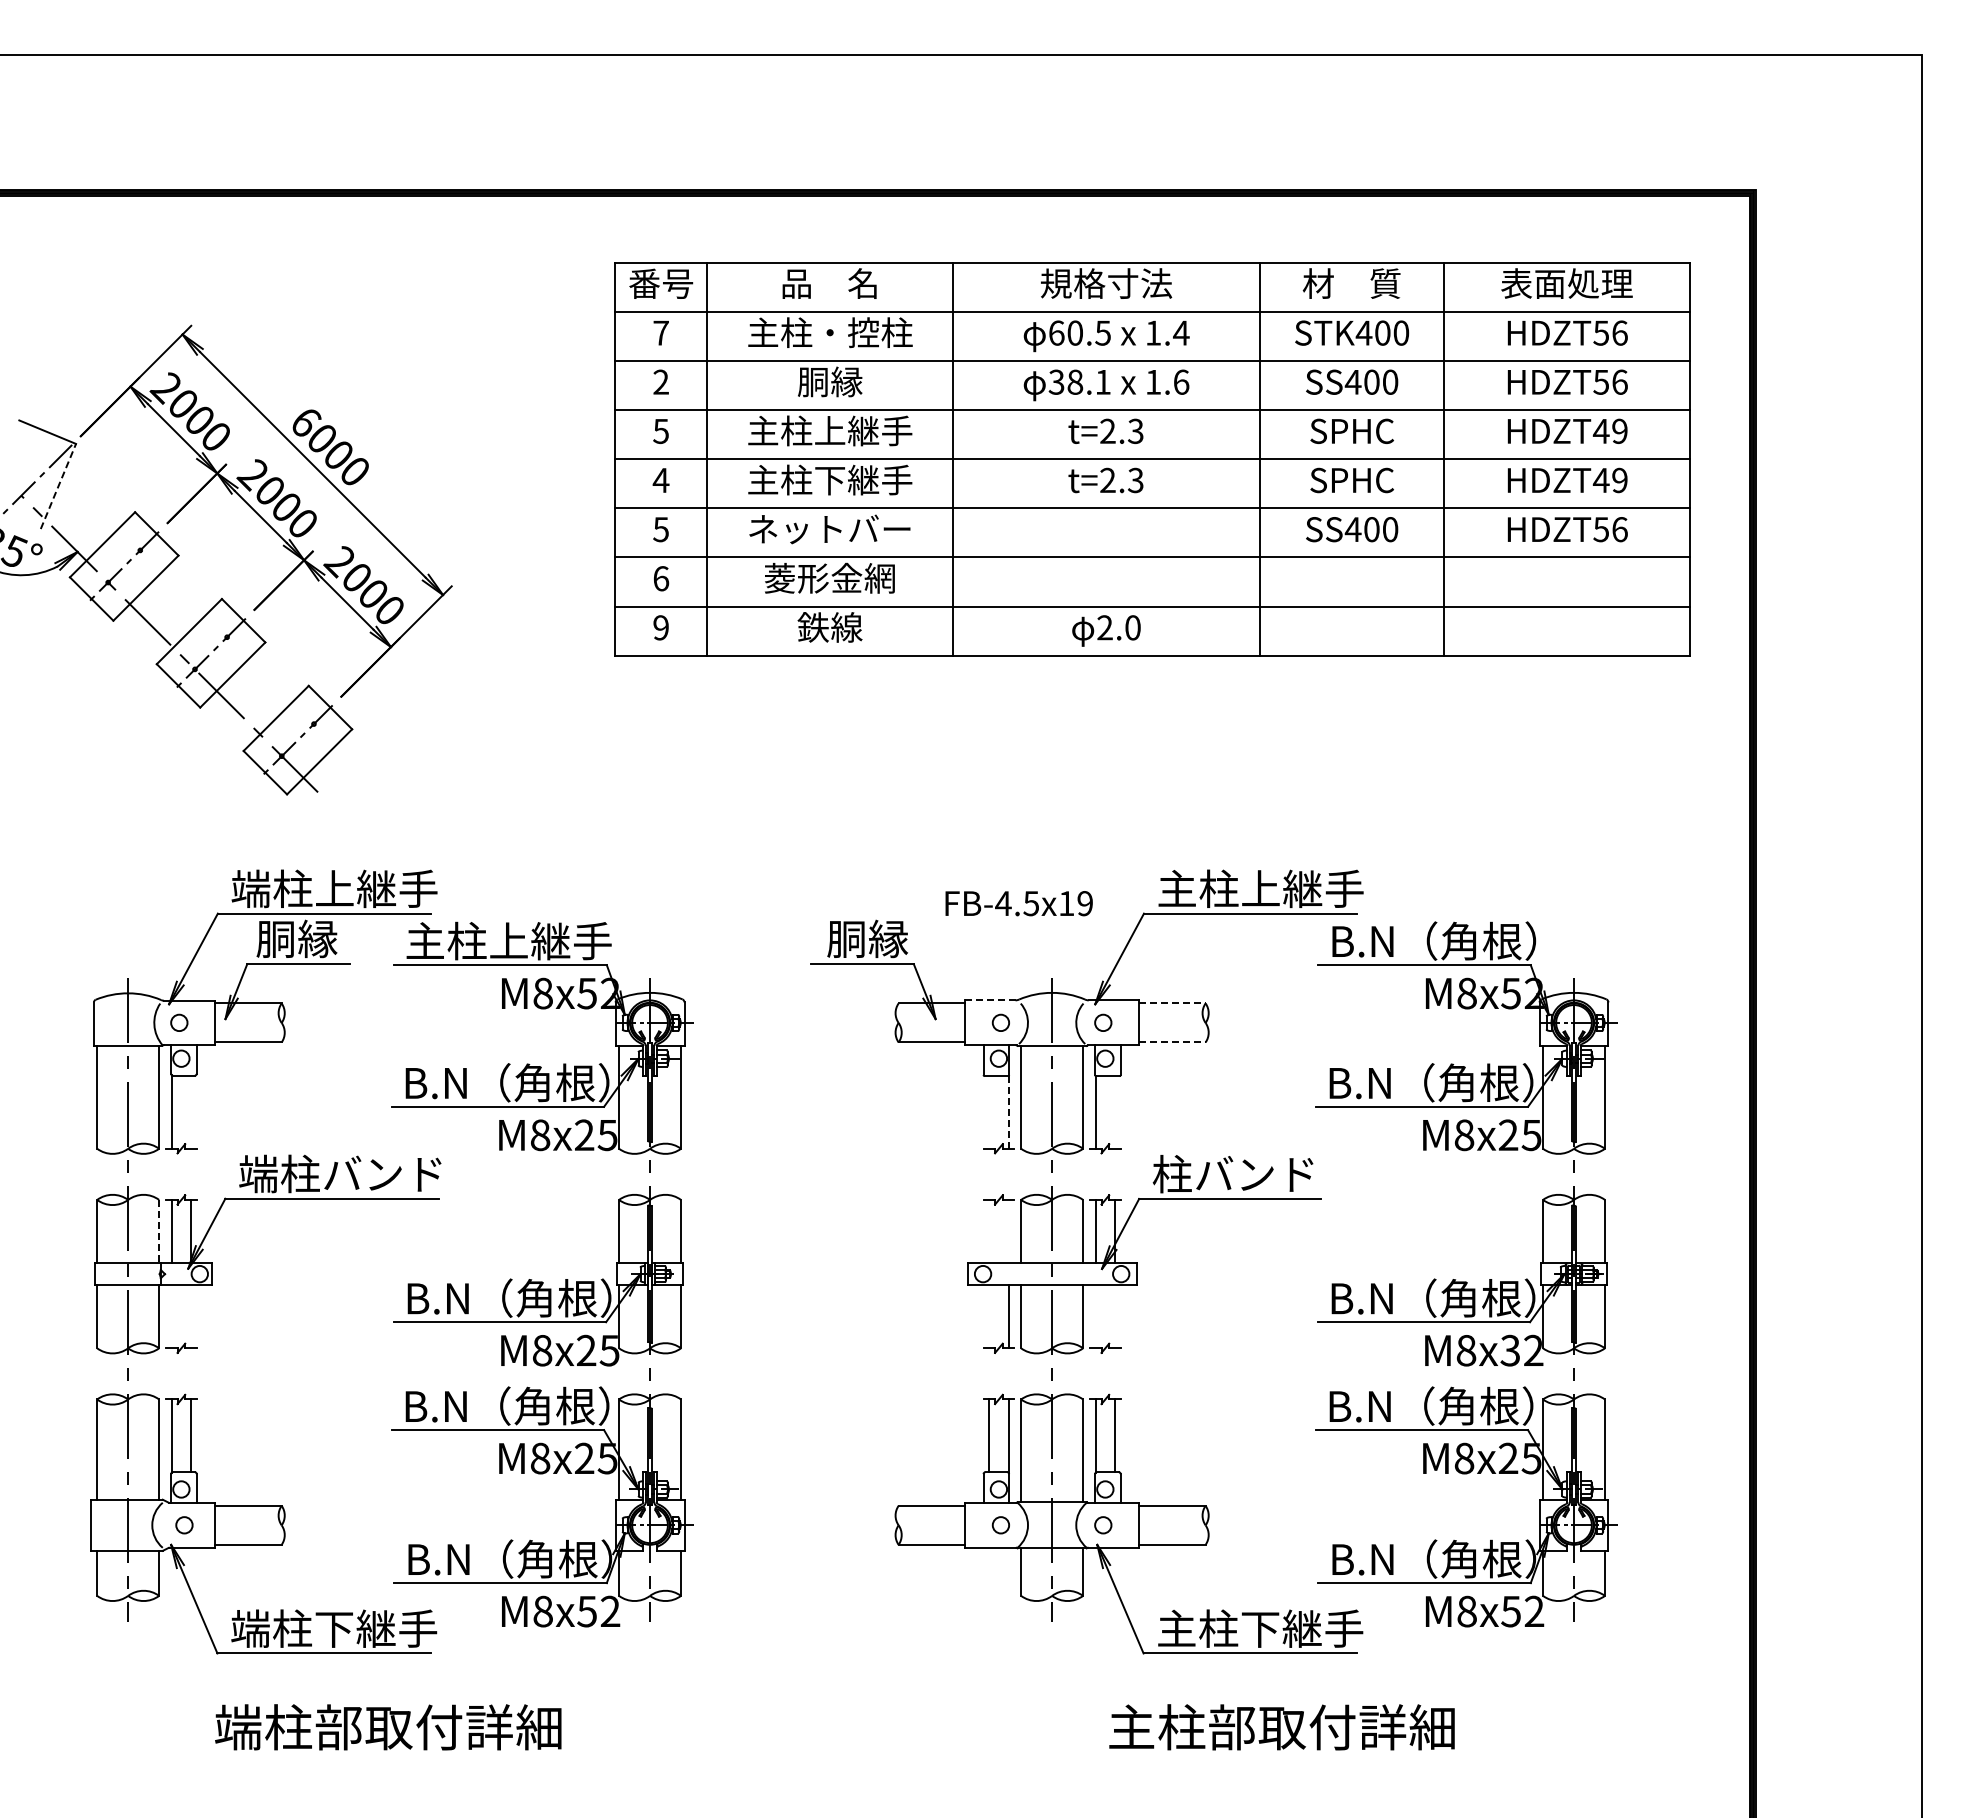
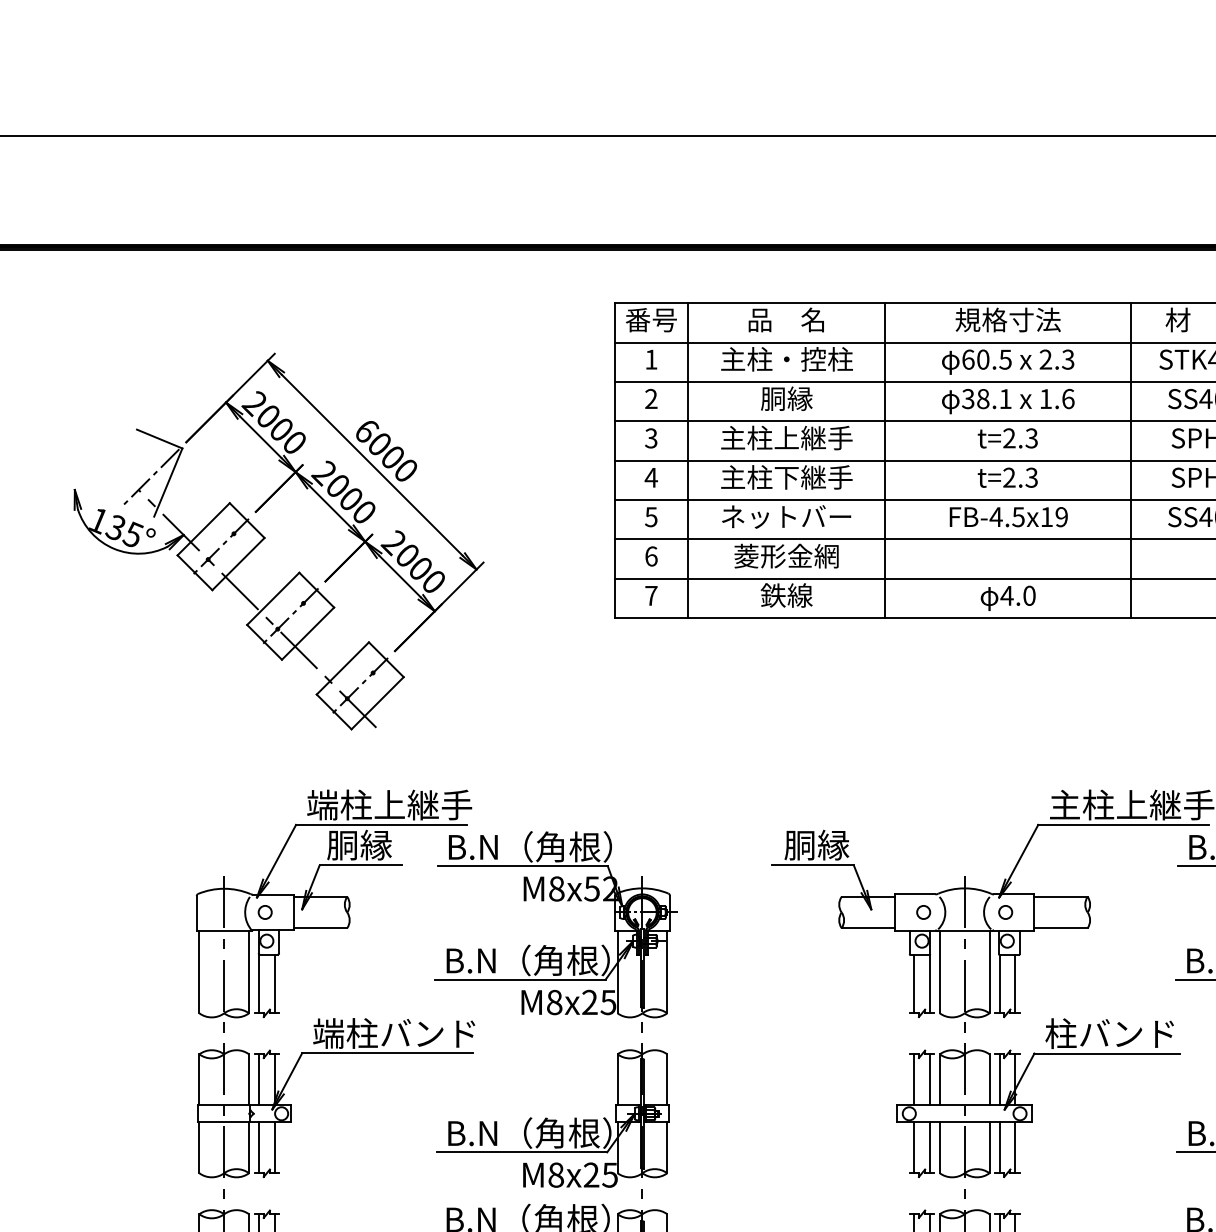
text: (660, 332) -> (650, 359), 7 -> 1
text: (1167, 332) -> (1057, 359), 1.4 -> 2.3
text: (660, 430) -> (650, 437), 5 -> 3
line: (58, 486) -> (168, 482), dashed -> solid
text: (660, 627) -> (650, 595), 9 -> 7
text: (1104, 627) -> (1006, 595), 2.0 -> 4.0
text: (1018, 903) -> (1008, 517), moved
text: (509, 940) -> (529, 846), 主柱上継手 -> B.N（角根）
line: (990, 1000) -> (915, 894), dashed -> solid
line: (1172, 1003) -> (1061, 896), dashed -> solid
line: (1172, 1042) -> (1061, 928), dashed -> solid
line: (191, 1111) -> (274, 983), added
line: (989, 1112) -> (914, 984), added
line: (1008, 1112) -> (929, 984), dashed -> solid
line: (1115, 1112) -> (1015, 984), added
line: (159, 1231) -> (249, 1079), dashed -> solid
line: (989, 1231) -> (914, 1079), added
line: (1008, 1231) -> (929, 1079), added
line: (171, 1316) -> (258, 1147), added
line: (191, 1316) -> (274, 1147), added
line: (989, 1316) -> (914, 1147), added
line: (1095, 1316) -> (999, 1147), added
line: (1115, 1316) -> (1015, 1147), added

